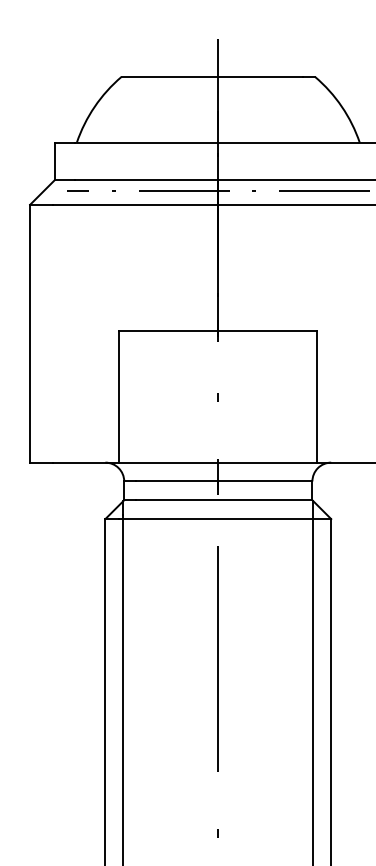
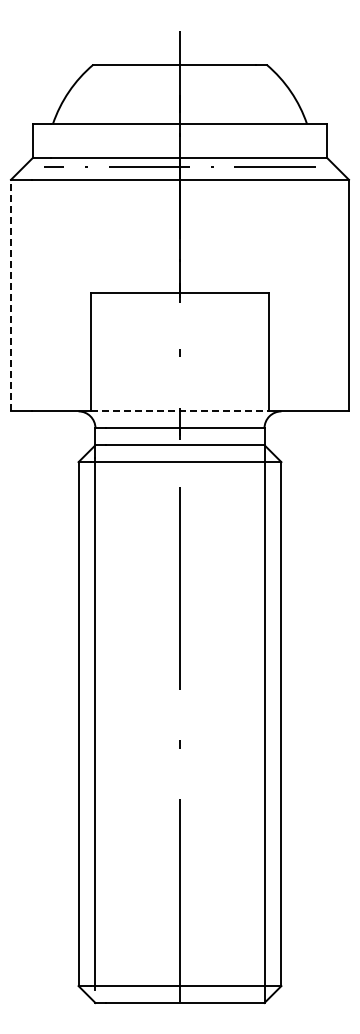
line: (29, 333) -> (10, 295), solid -> dashed
line: (218, 462) -> (180, 411), solid -> dashed

